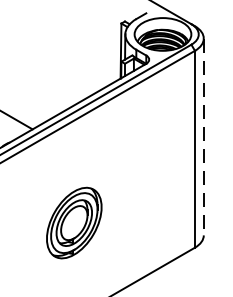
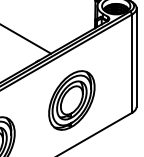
line: (203, 137) -> (136, 57), dashed -> solid
part: (73, 223) -> (71, 100), size x1.67

